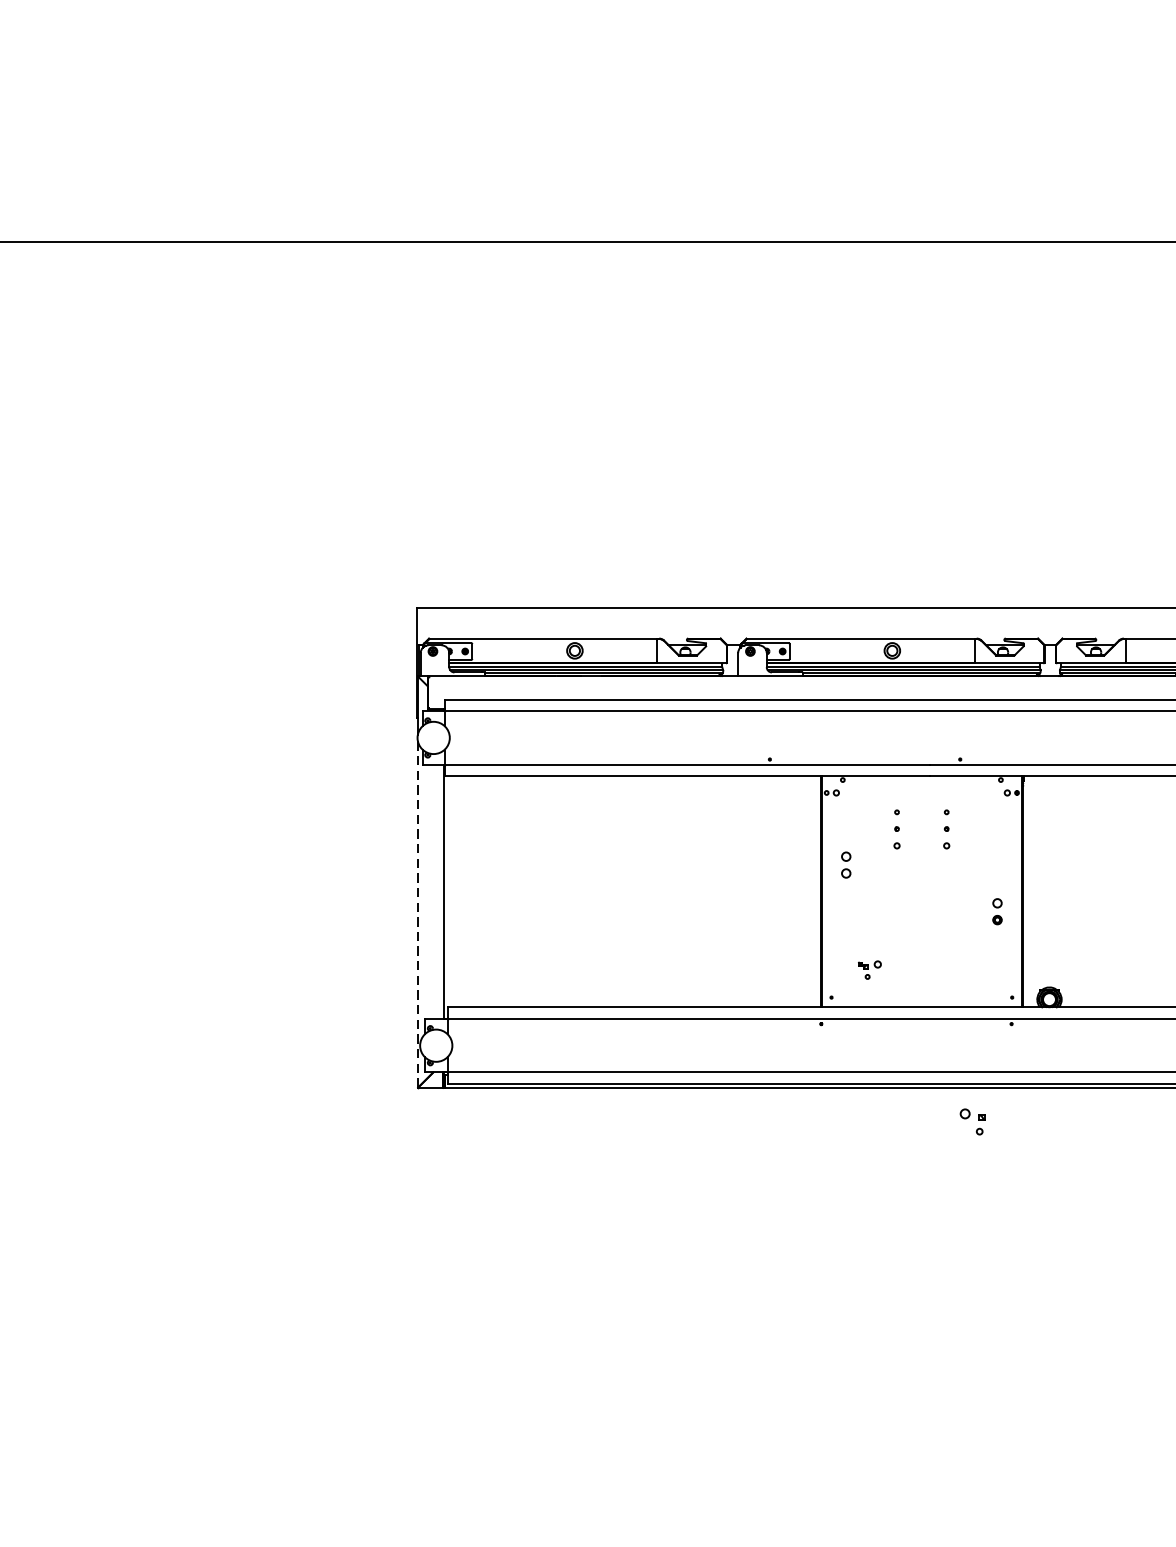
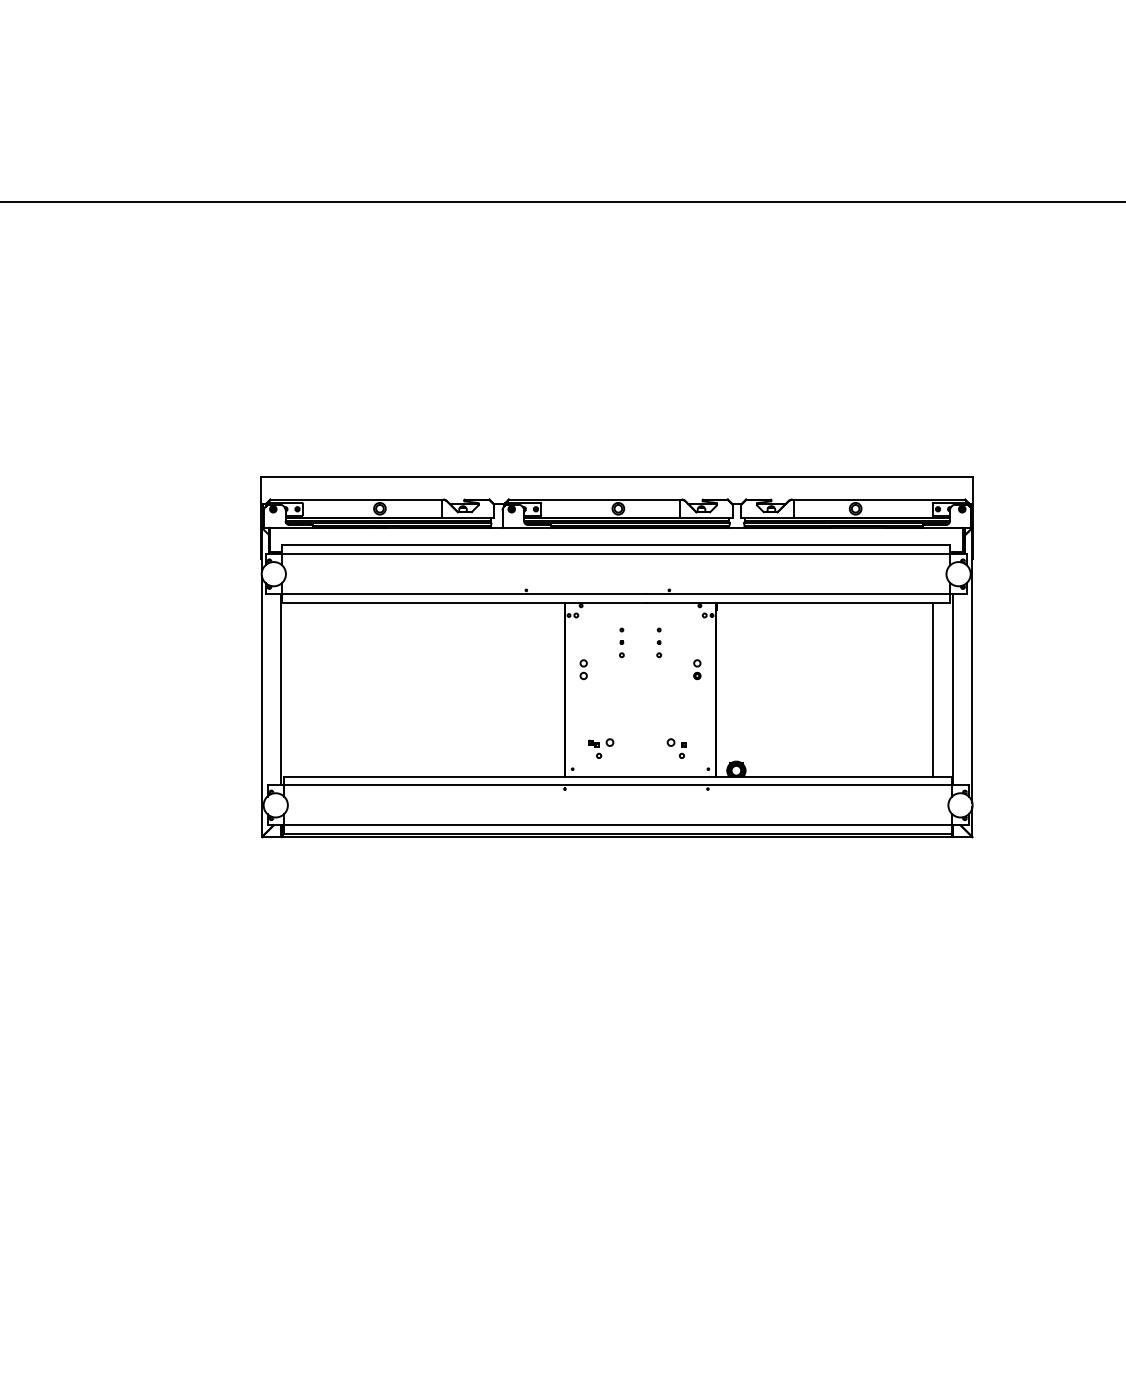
part: (997, 911) -> (697, 669), moved
line: (417, 914) -> (261, 706), dashed -> solid
part: (869, 970) -> (601, 748), size x1.43
part: (972, 1121) -> (676, 748), moved

